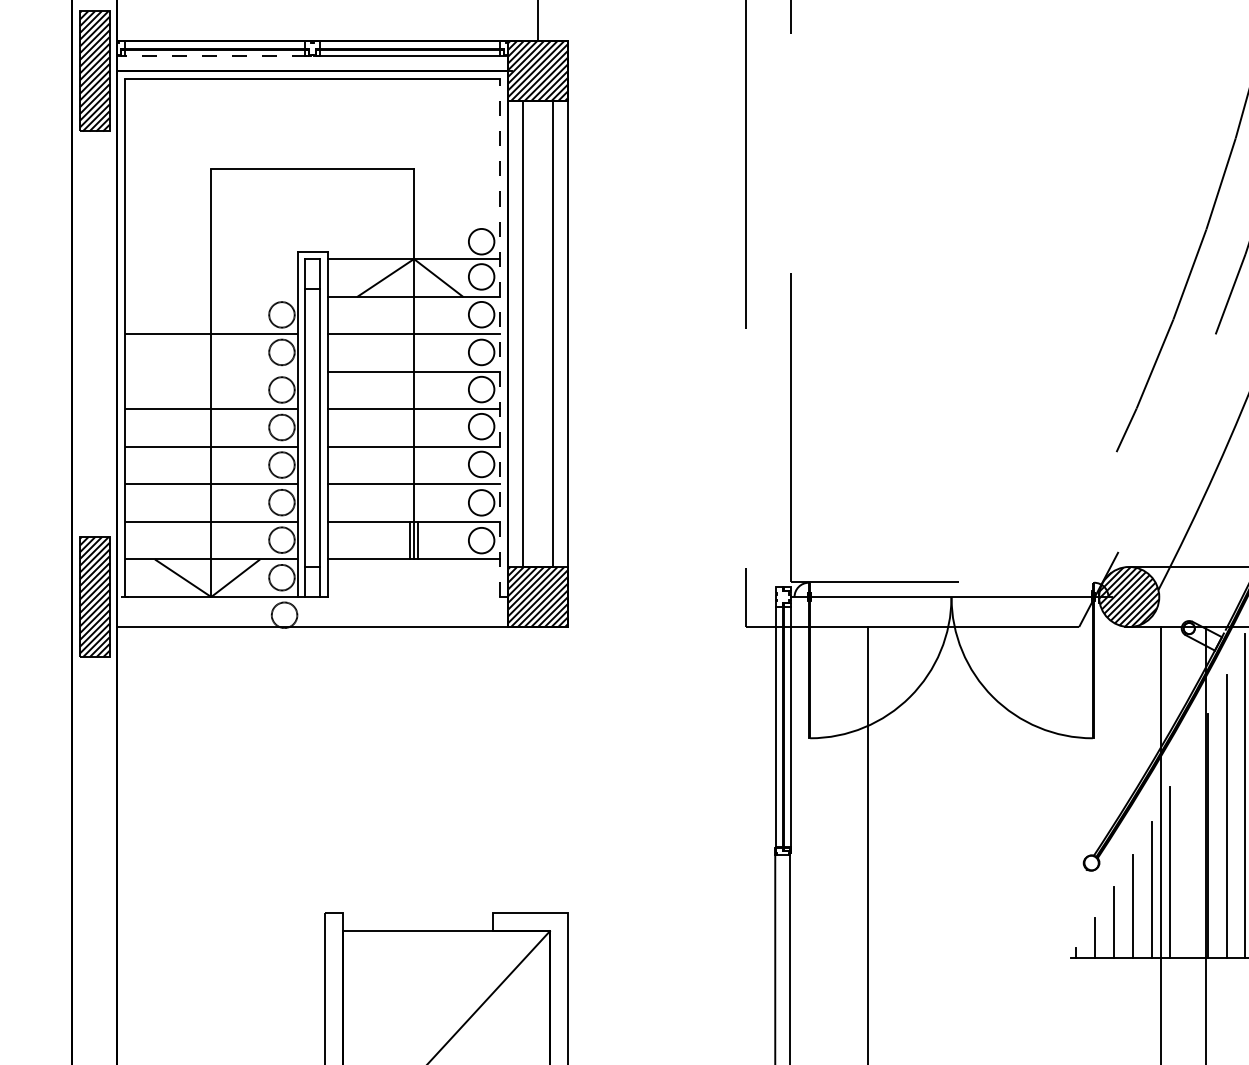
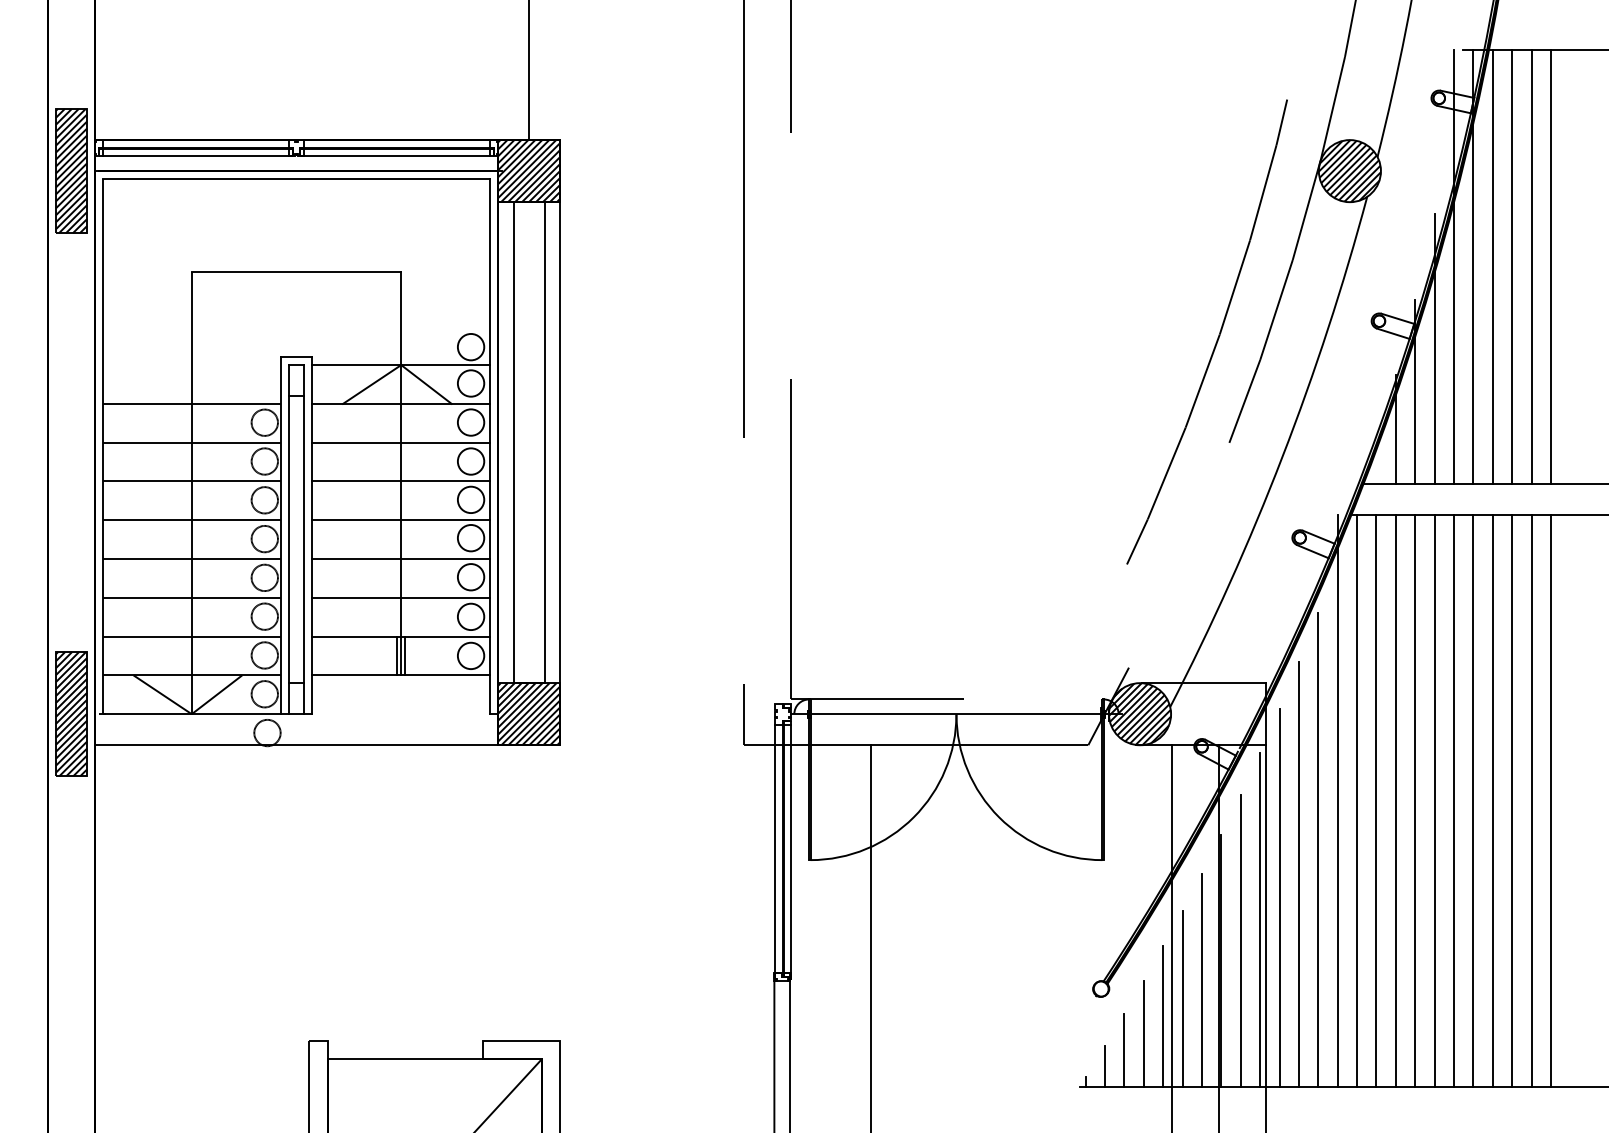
line: (215, 56) -> (196, 155), dashed -> solid
line: (211, 296) -> (191, 403), added
line: (500, 337) -> (490, 446), dashed -> solid
line: (211, 371) -> (191, 481), added
line: (1188, 853) -> (1201, 979), added

